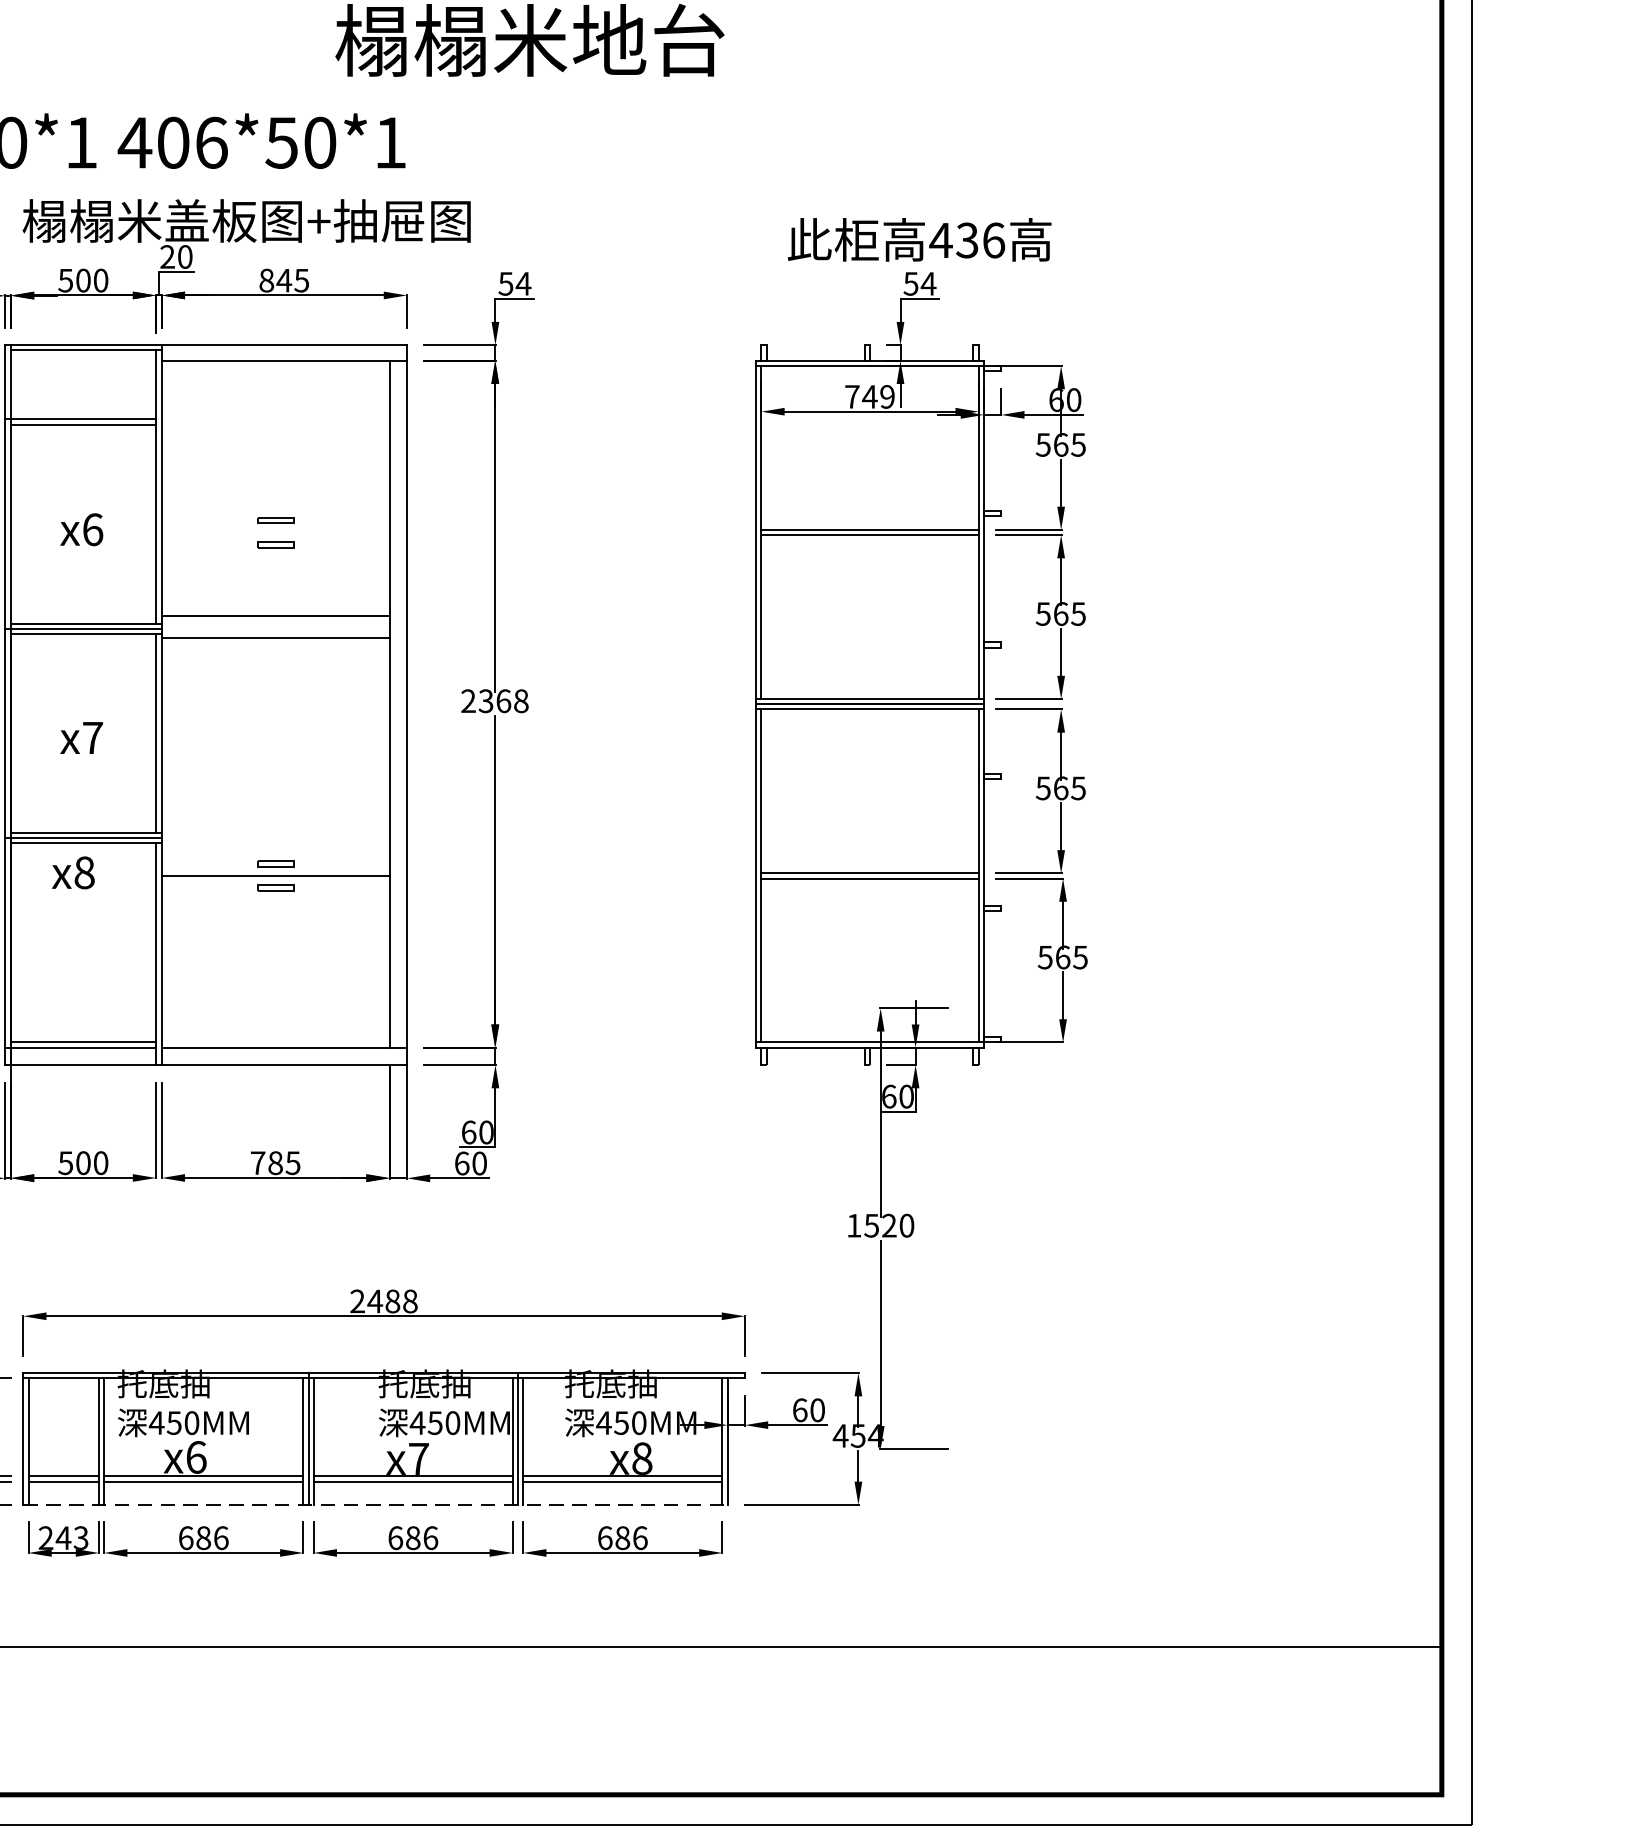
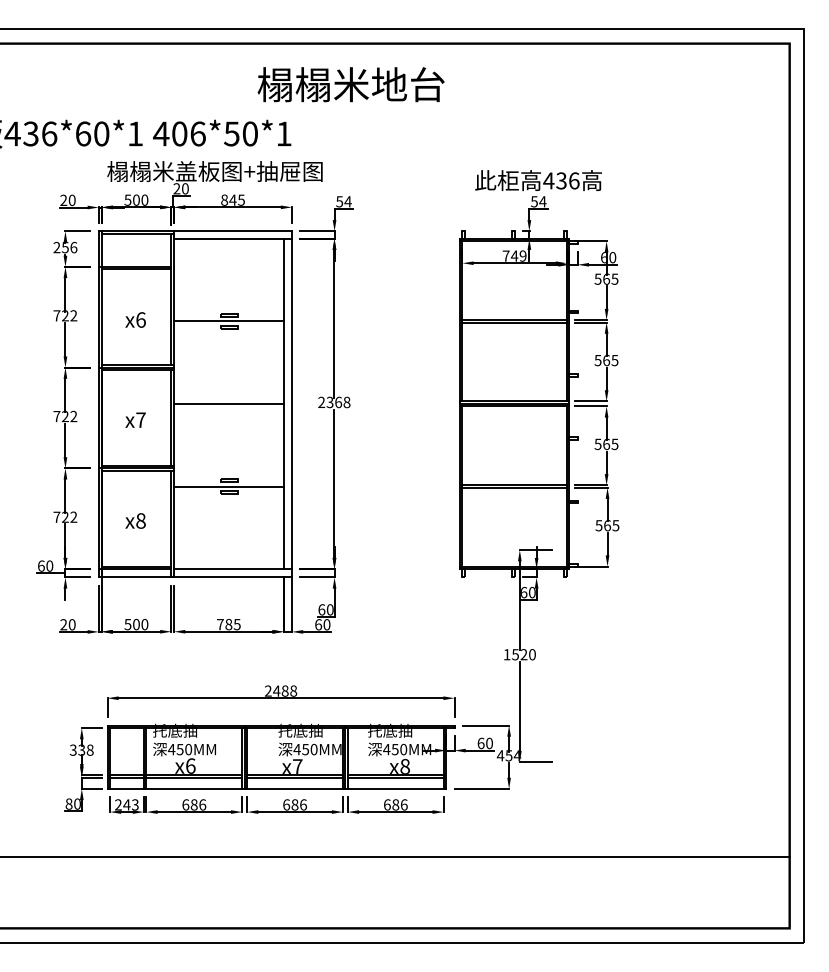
line: (274, 616) -> (228, 321), moved
line: (274, 636) -> (228, 403), moved
text: (73, 871) -> (135, 520), moved
line: (376, 1503) -> (277, 788), dashed -> solid

